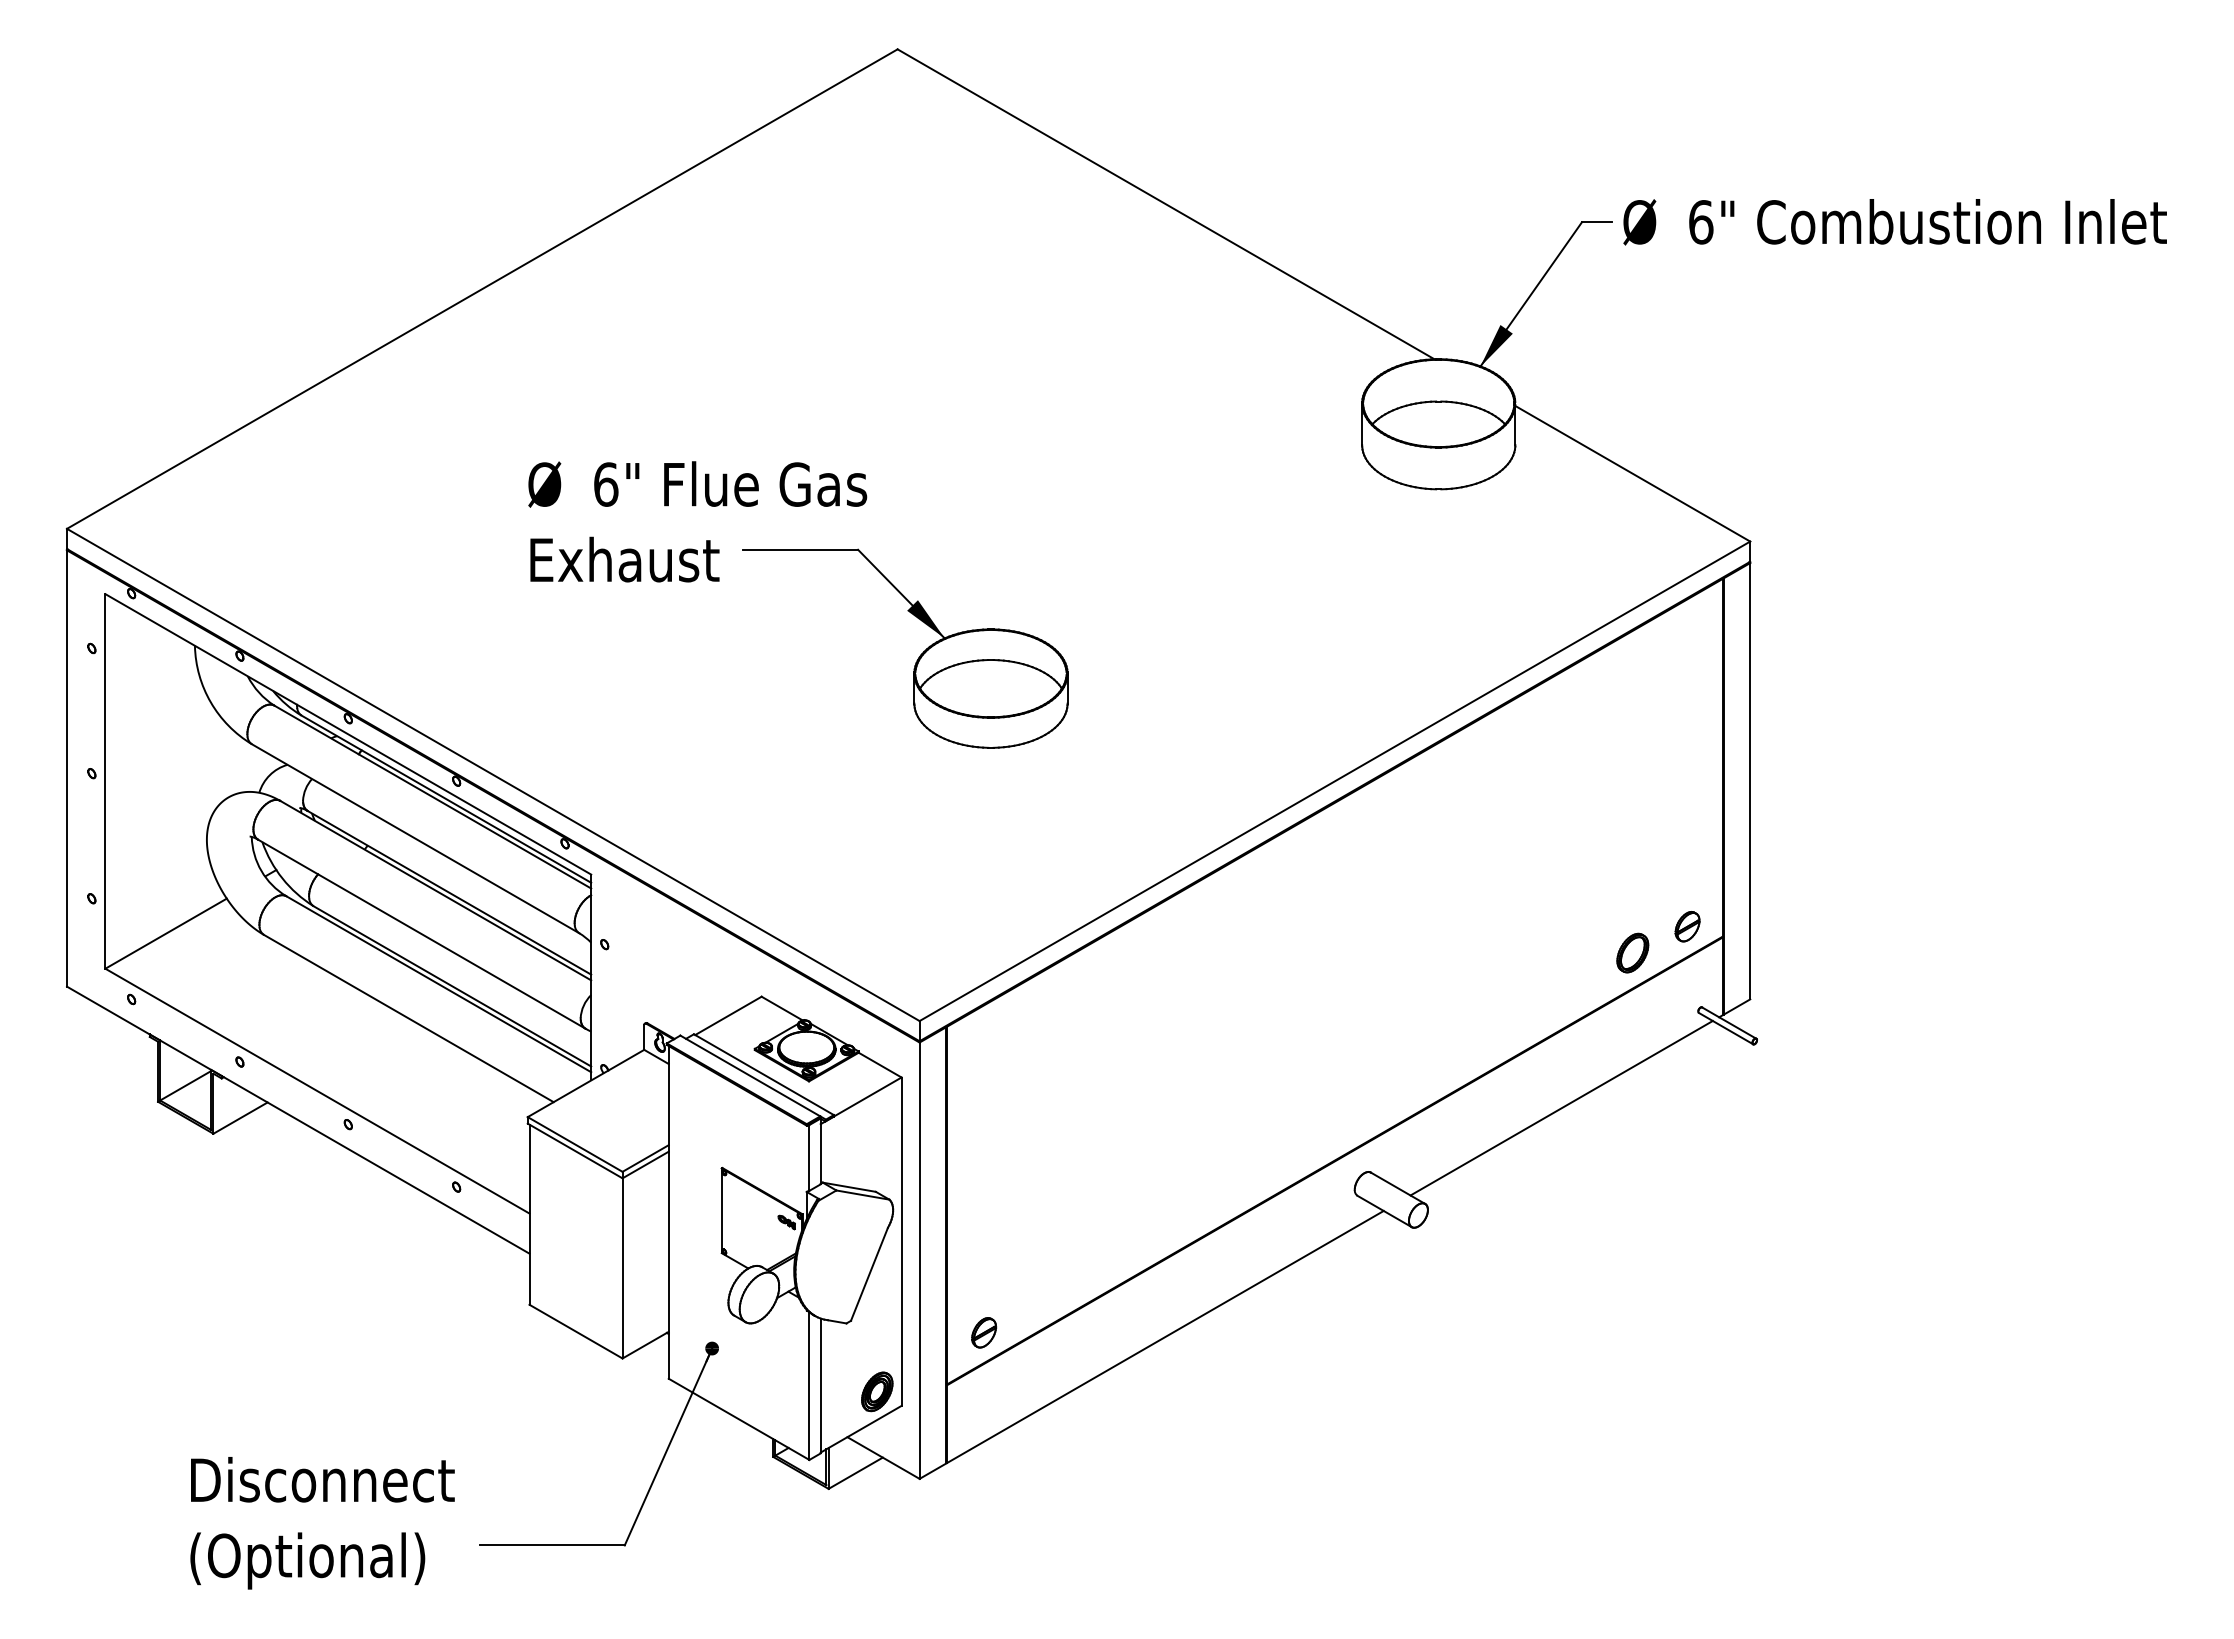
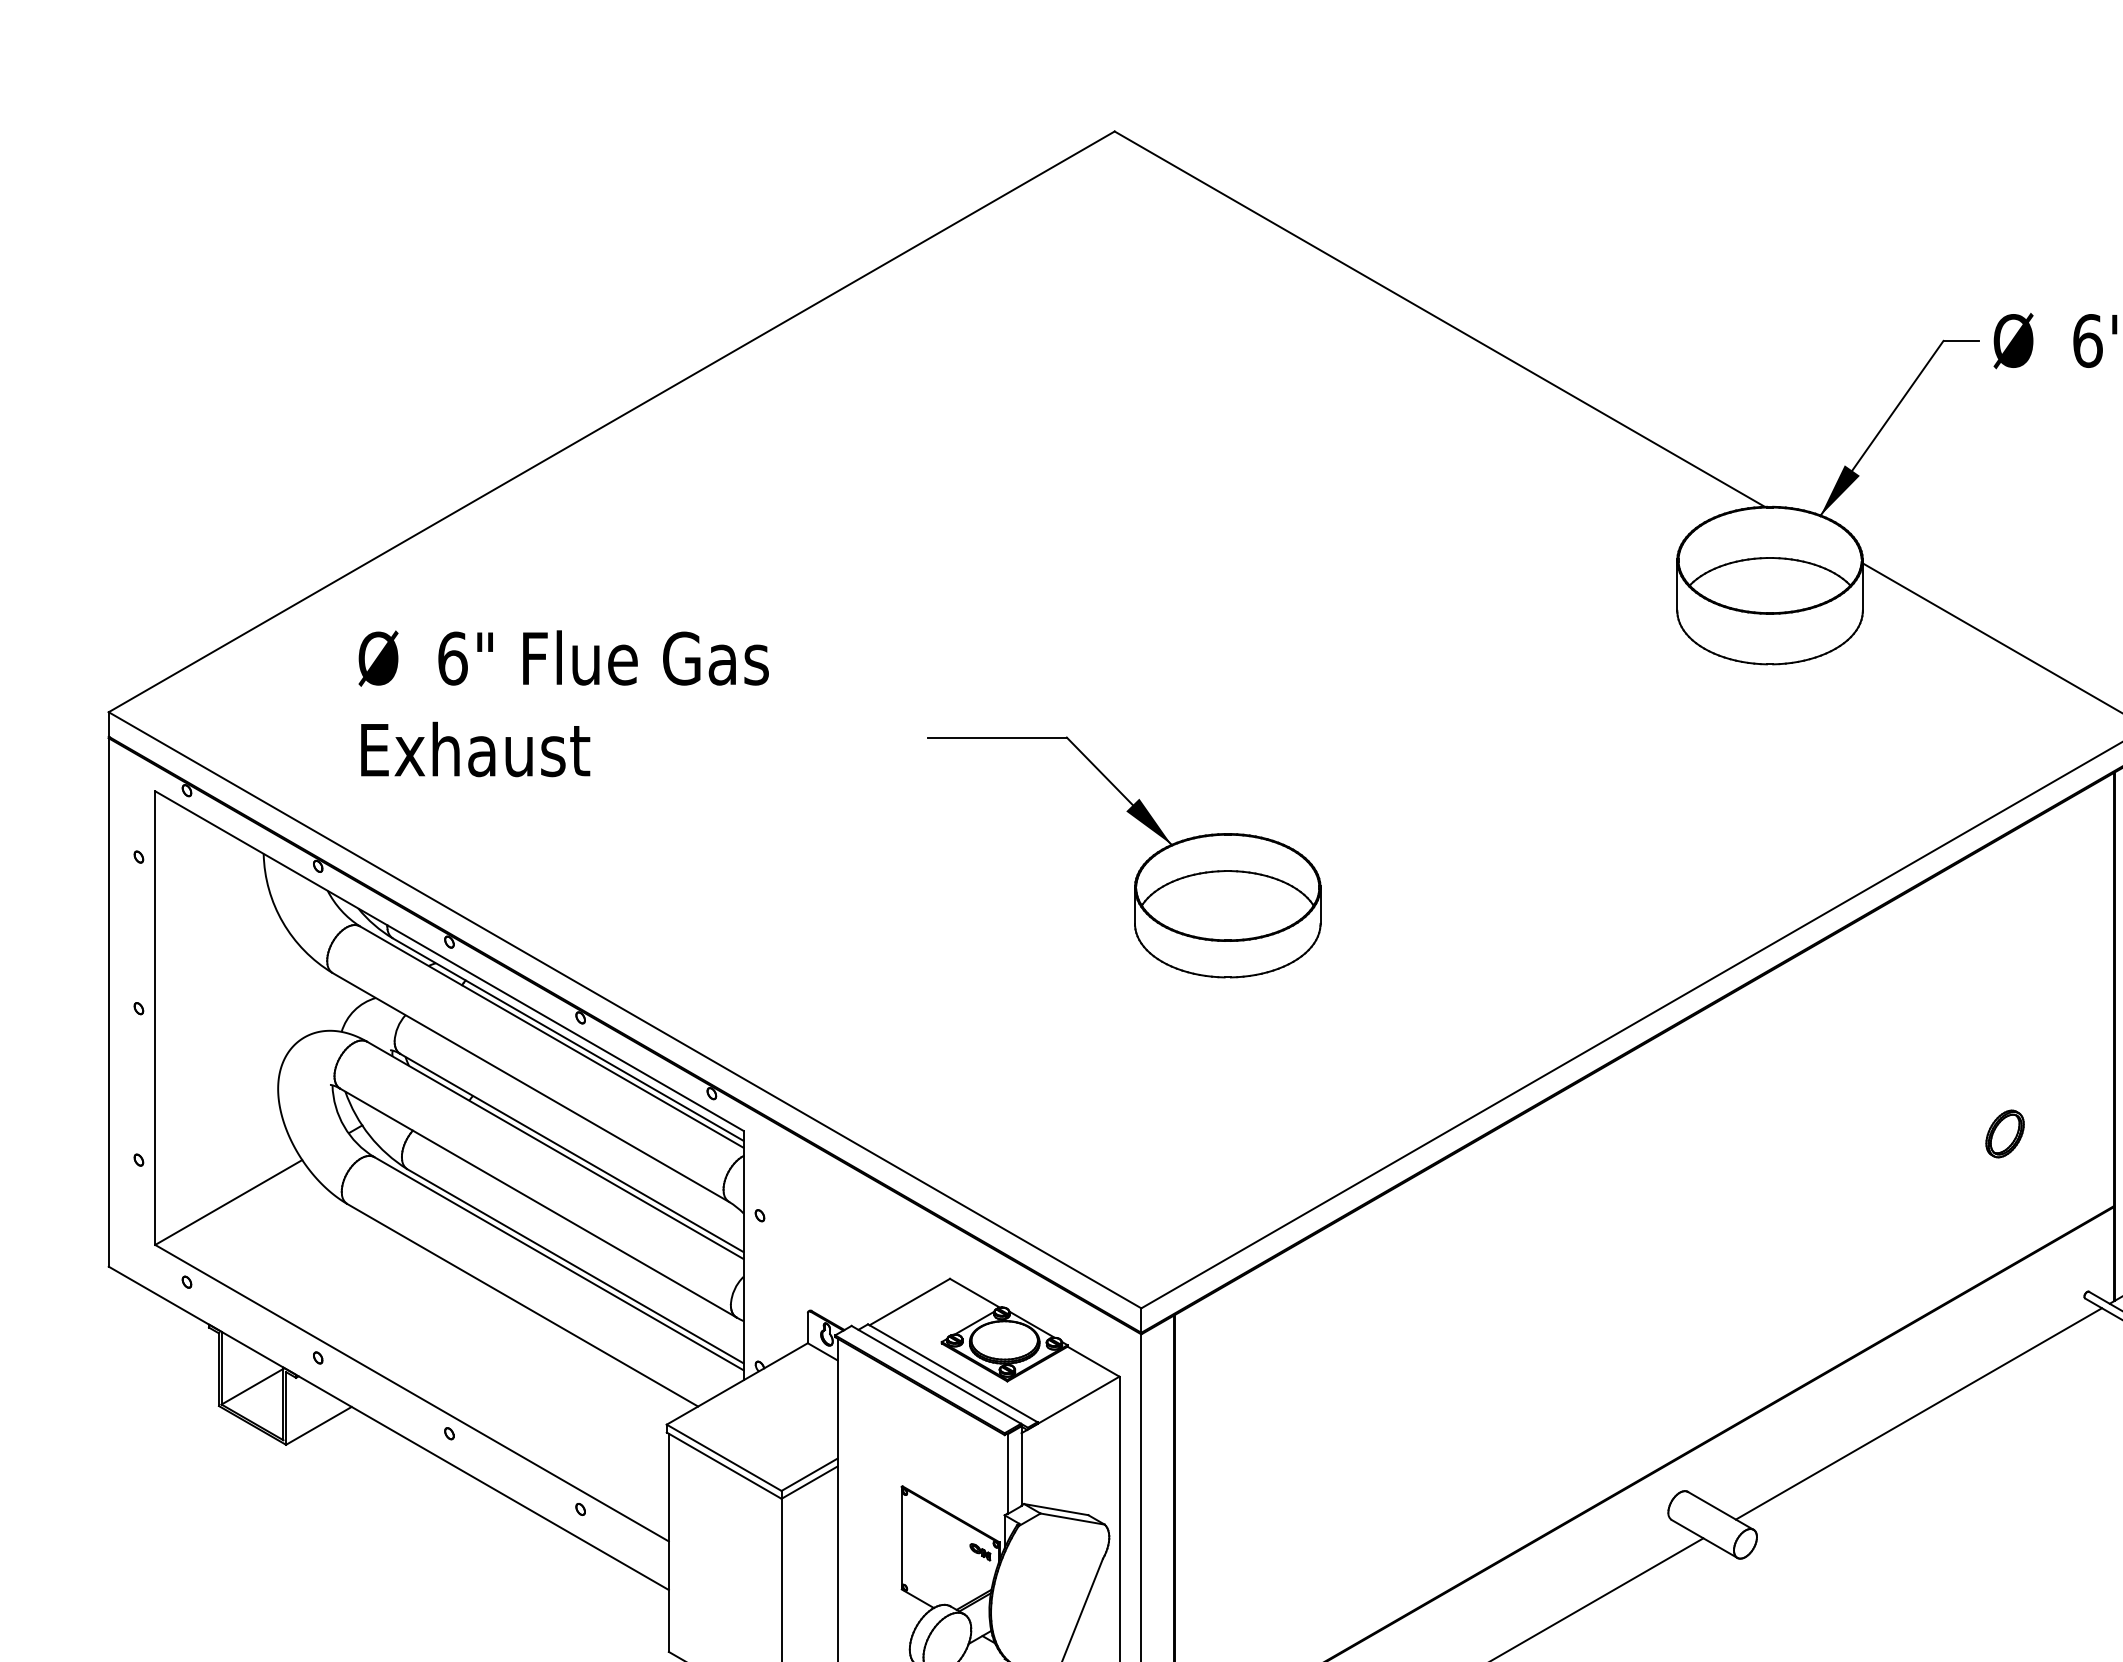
text: (697, 521) -> (563, 703), moved
part: (1687, 926) -> (2071, 1193), removed
part: (1632, 952) -> (2004, 1133), moved

